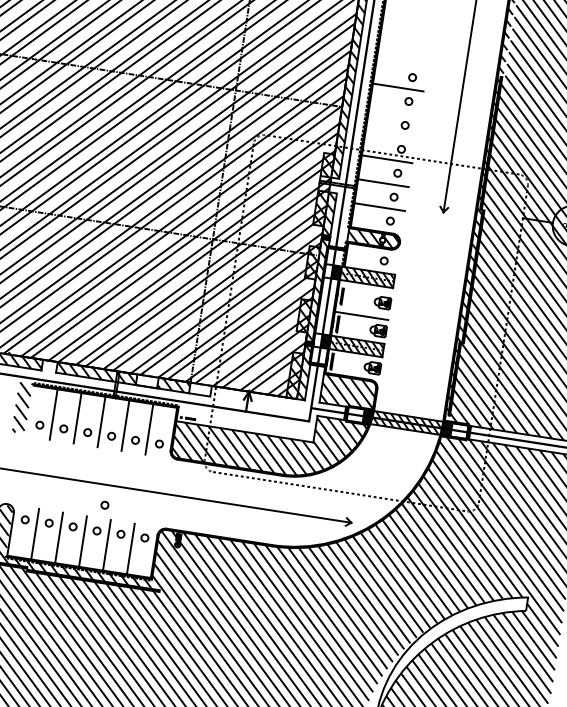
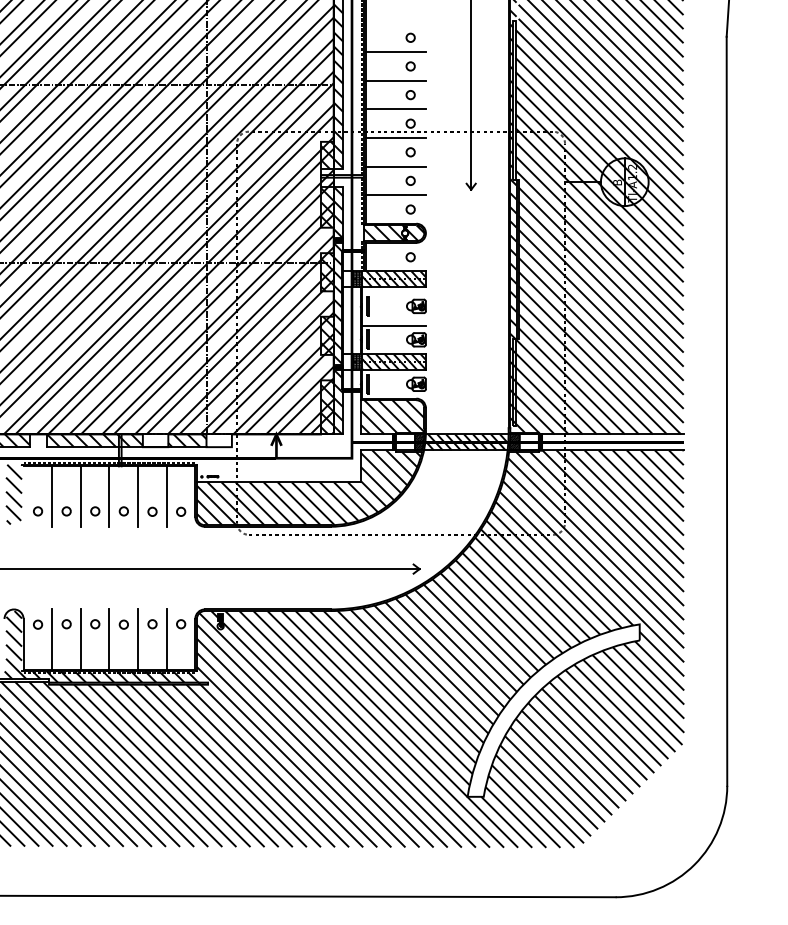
line: (394, 111) -> (395, 80), added
line: (390, 135) -> (395, 109), added
circle: (104, 505) -> (128, 593), removed

